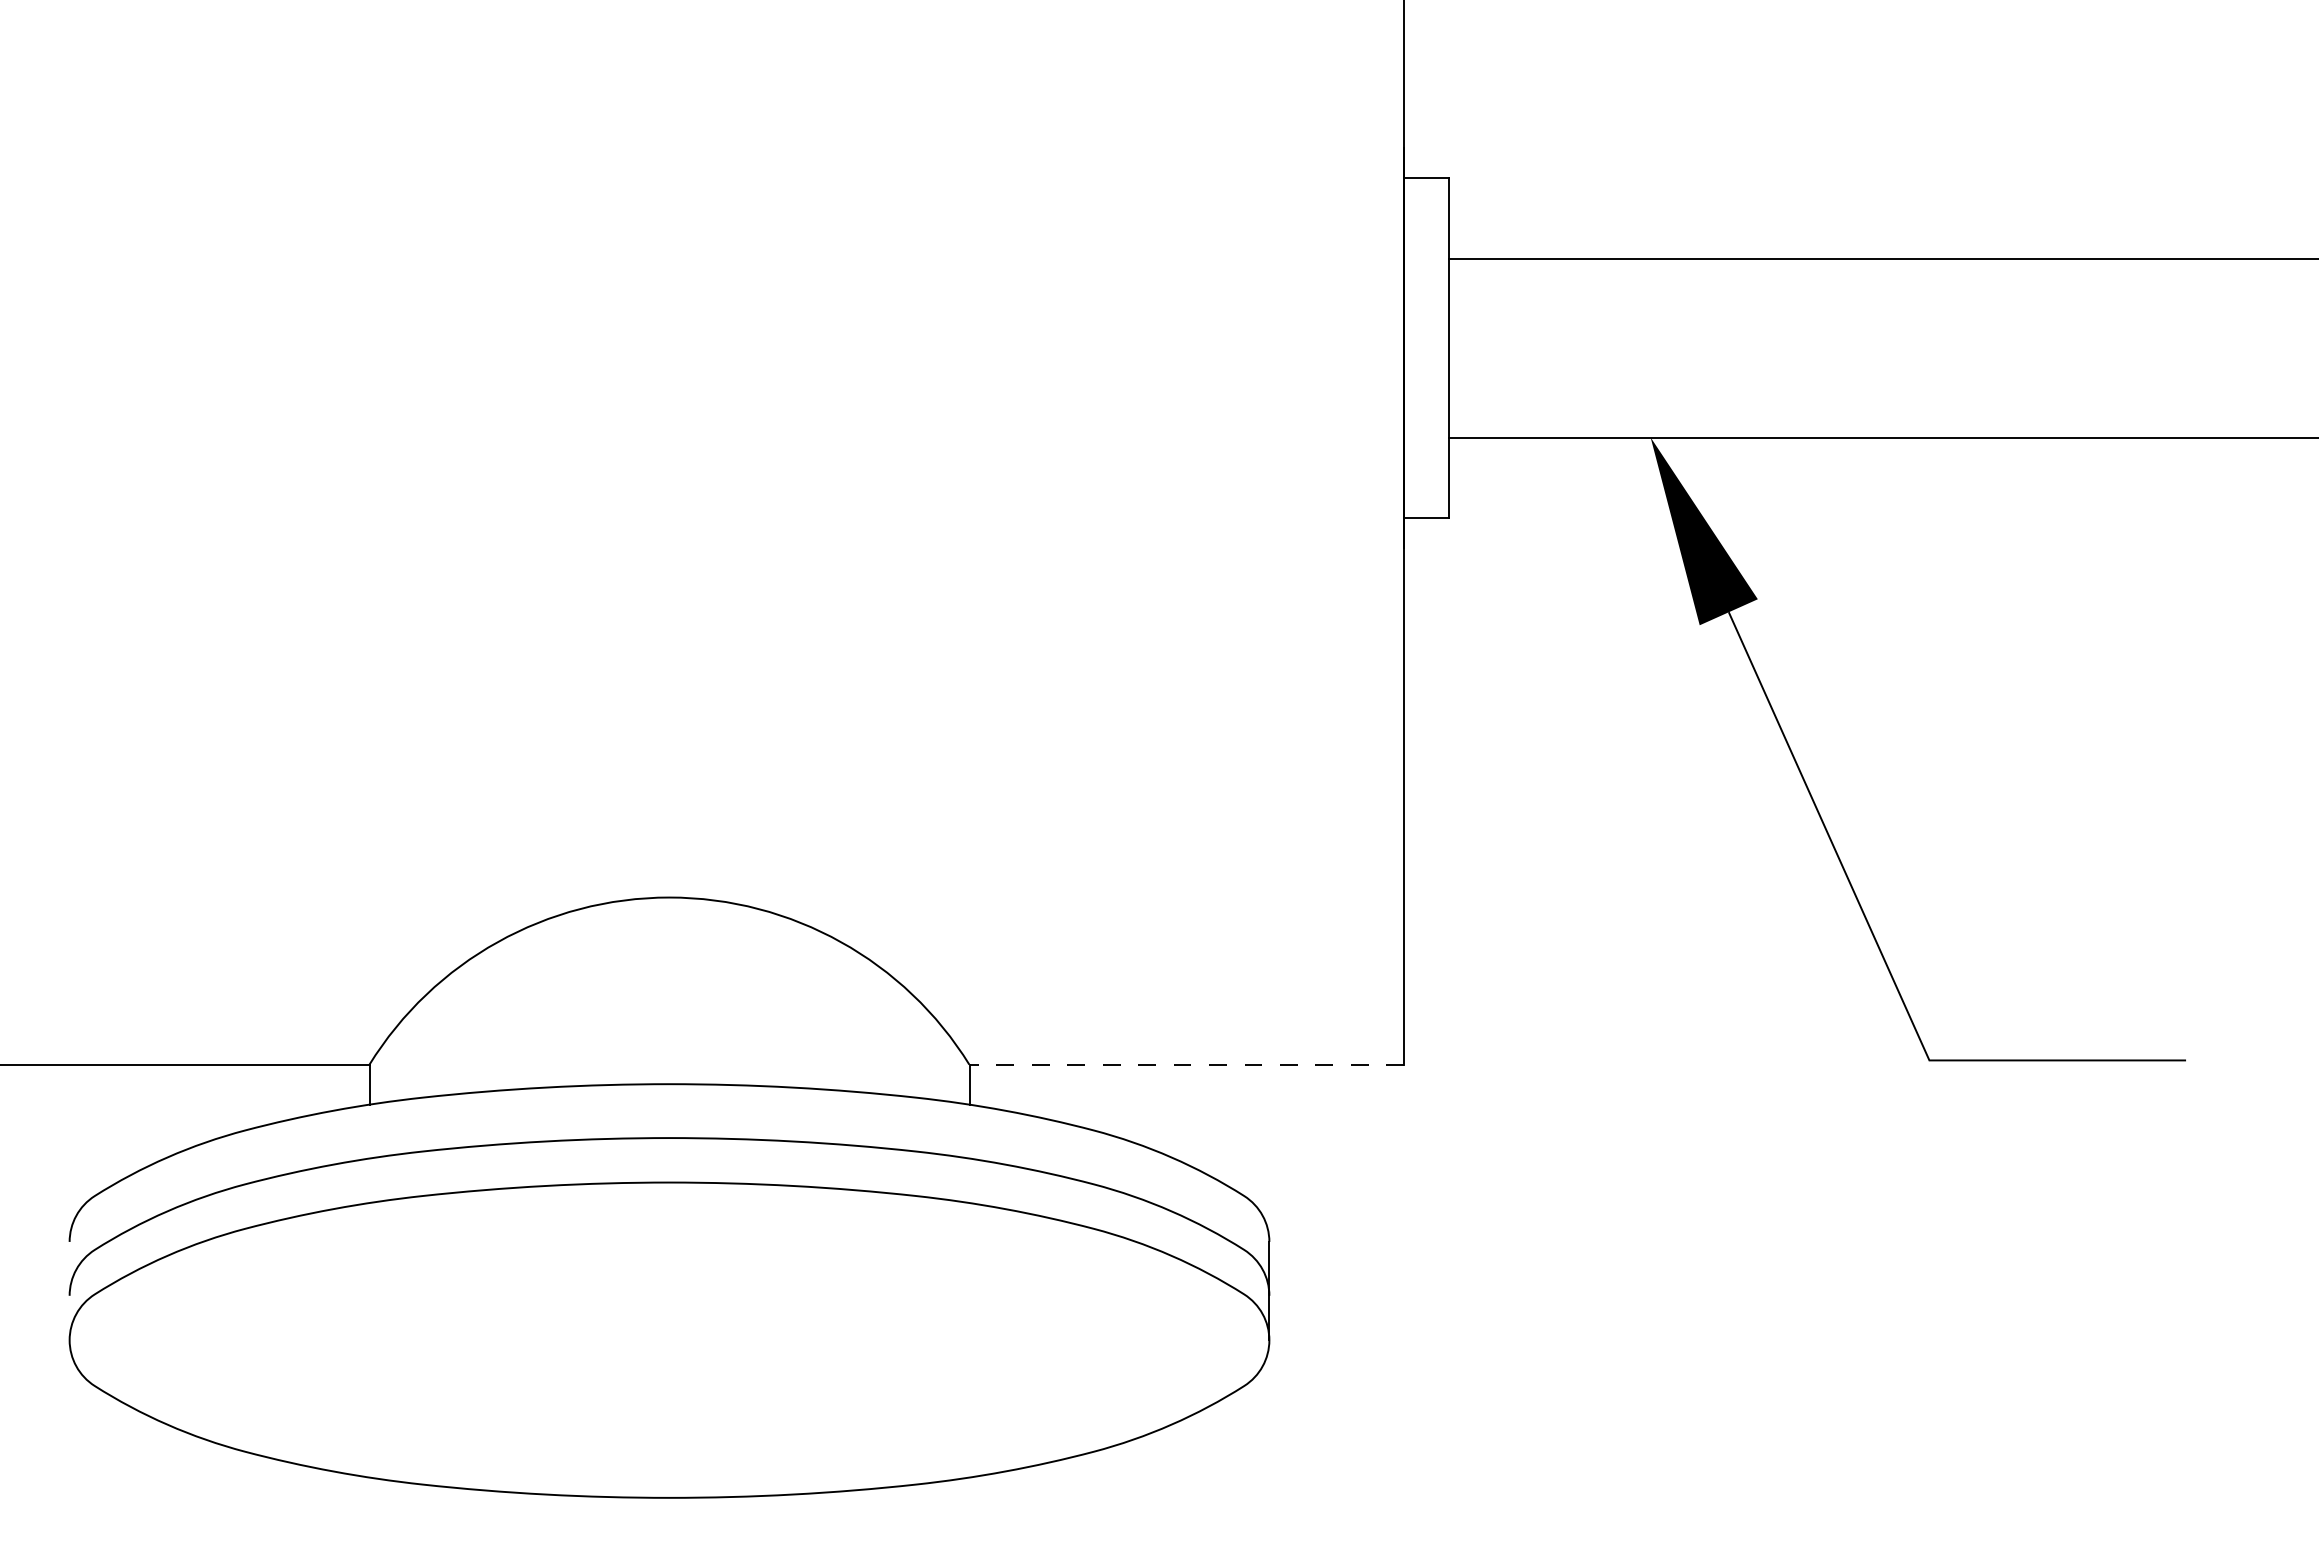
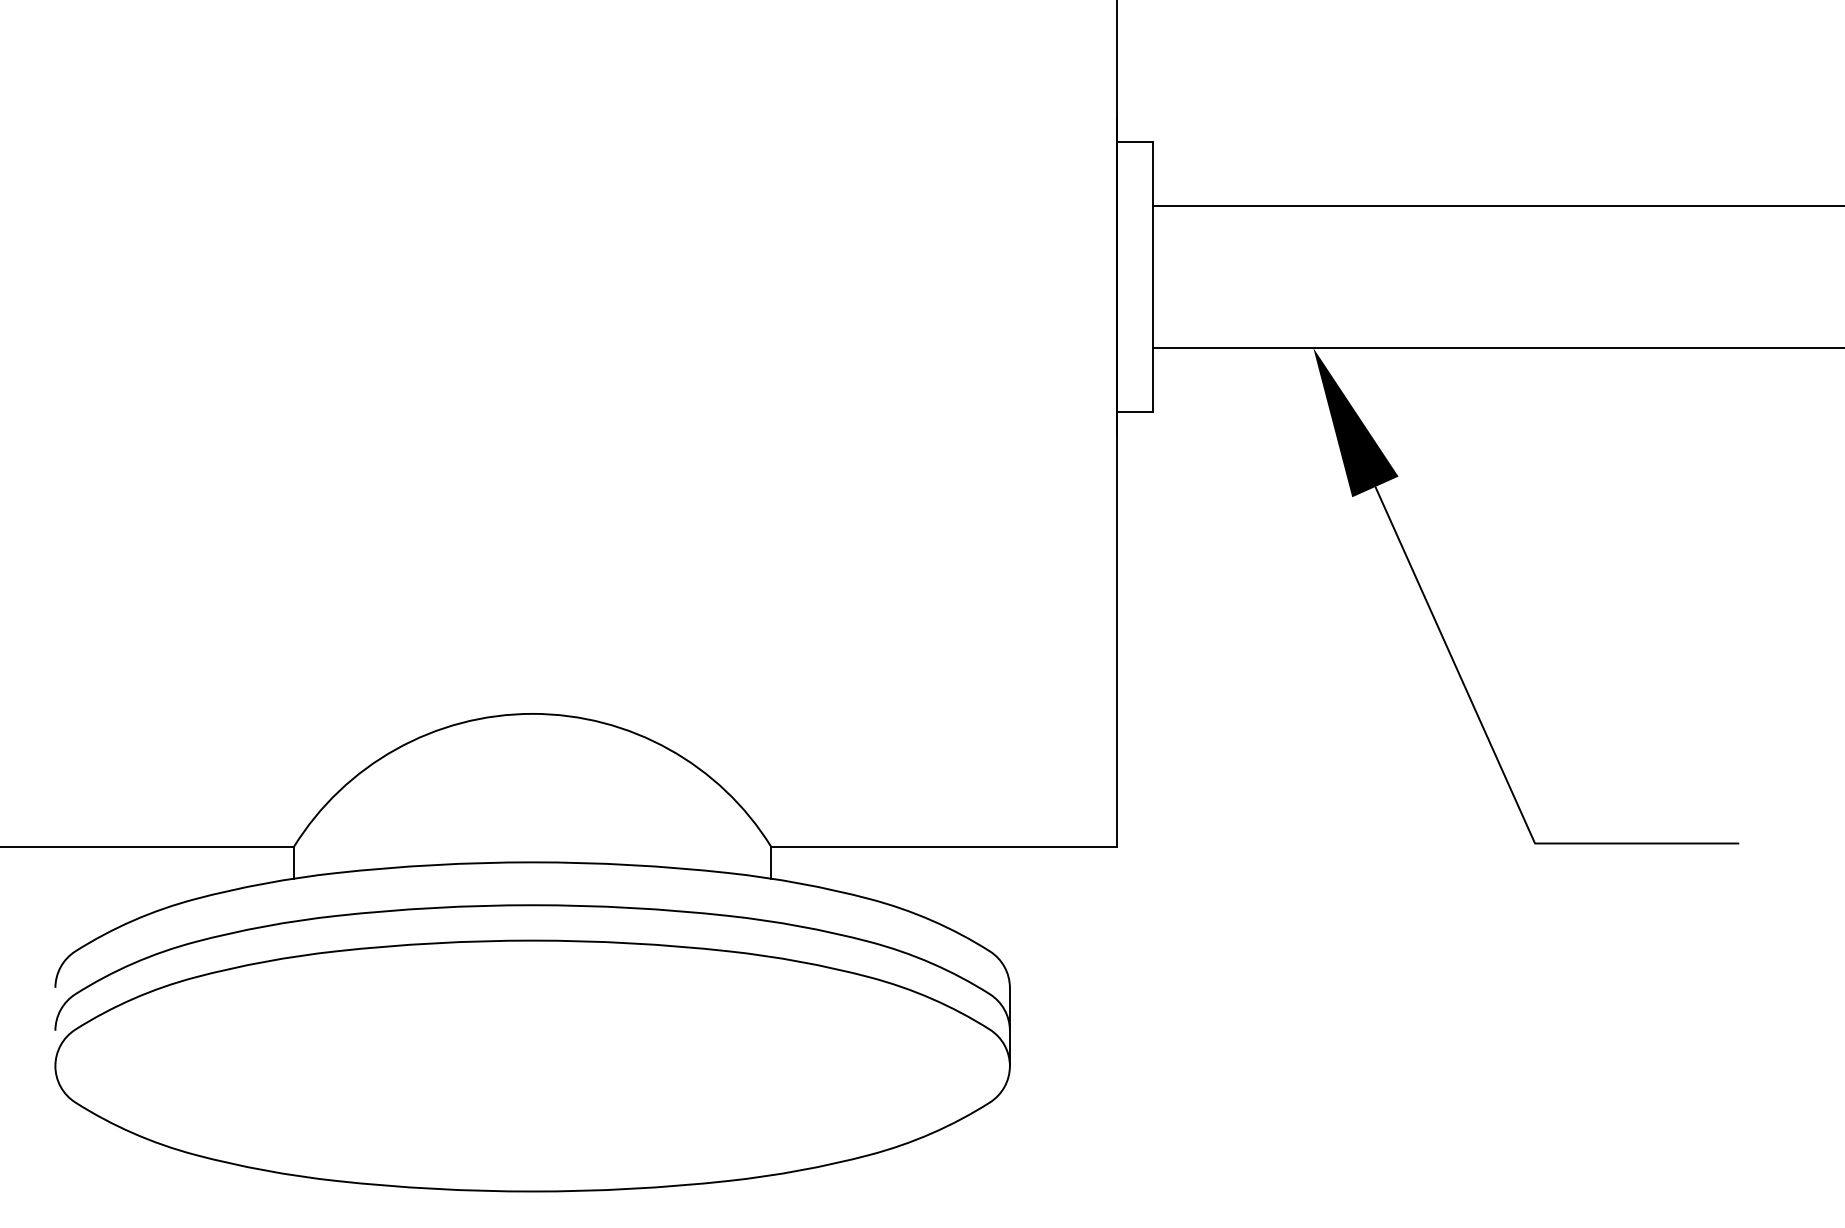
line: (1186, 1064) -> (943, 846), dashed -> solid

